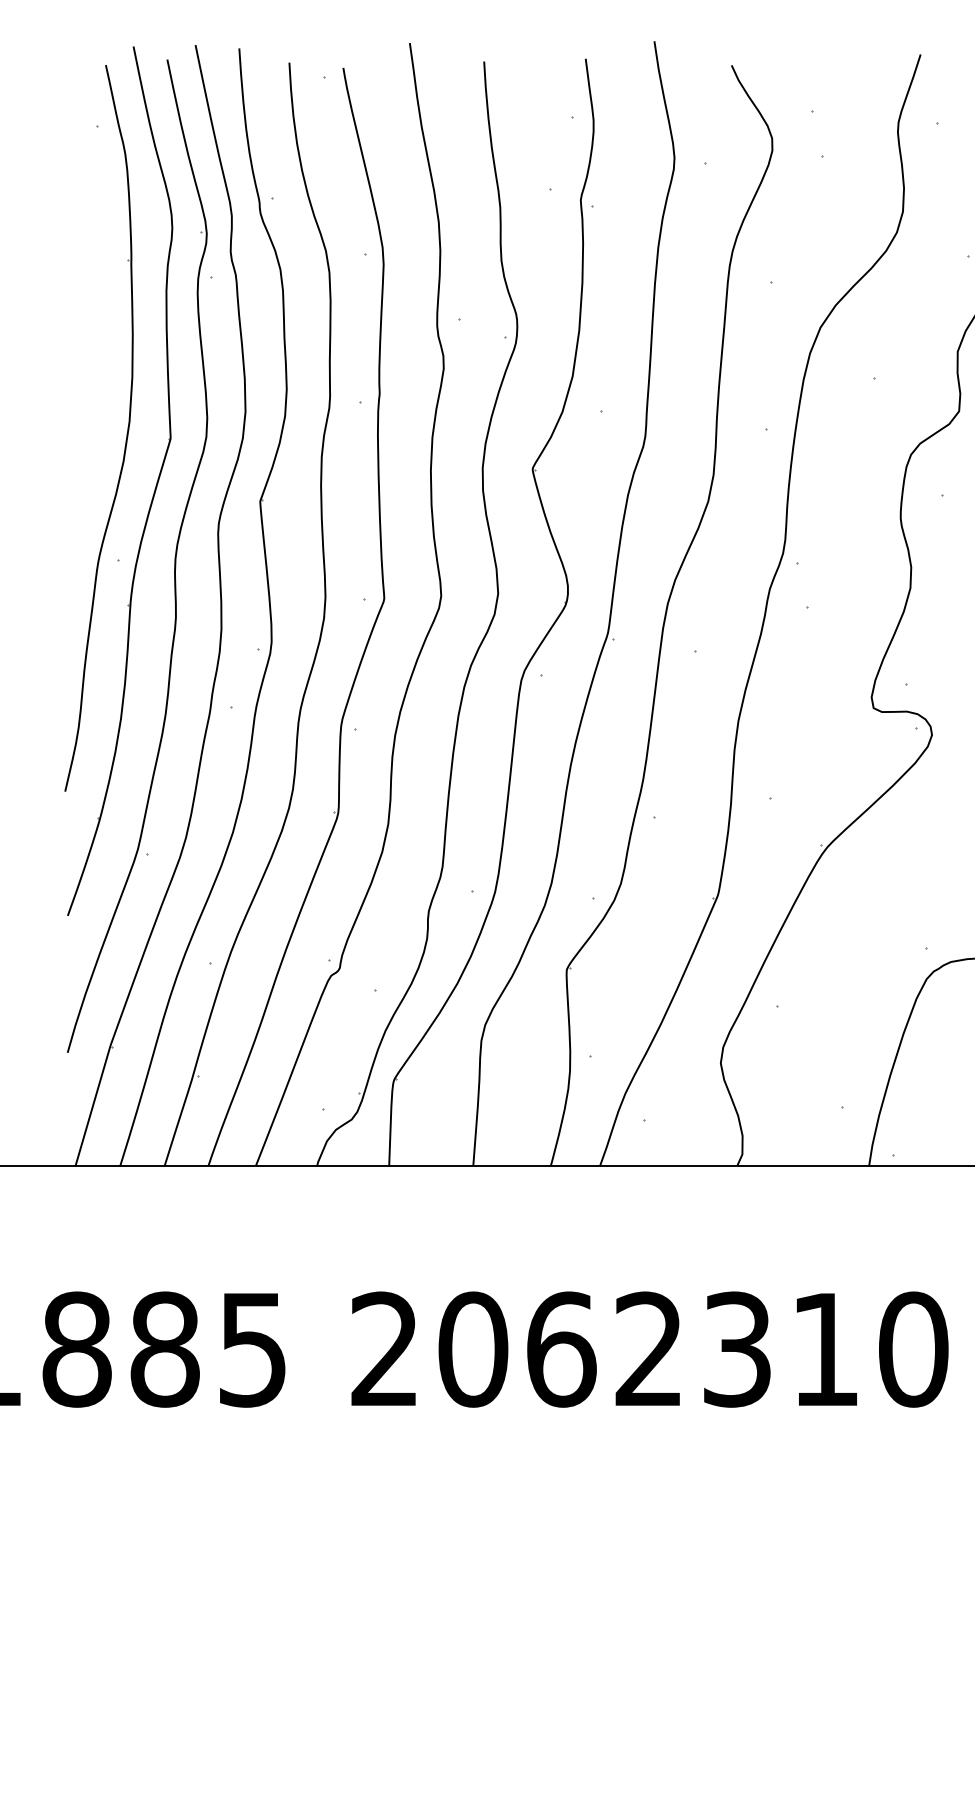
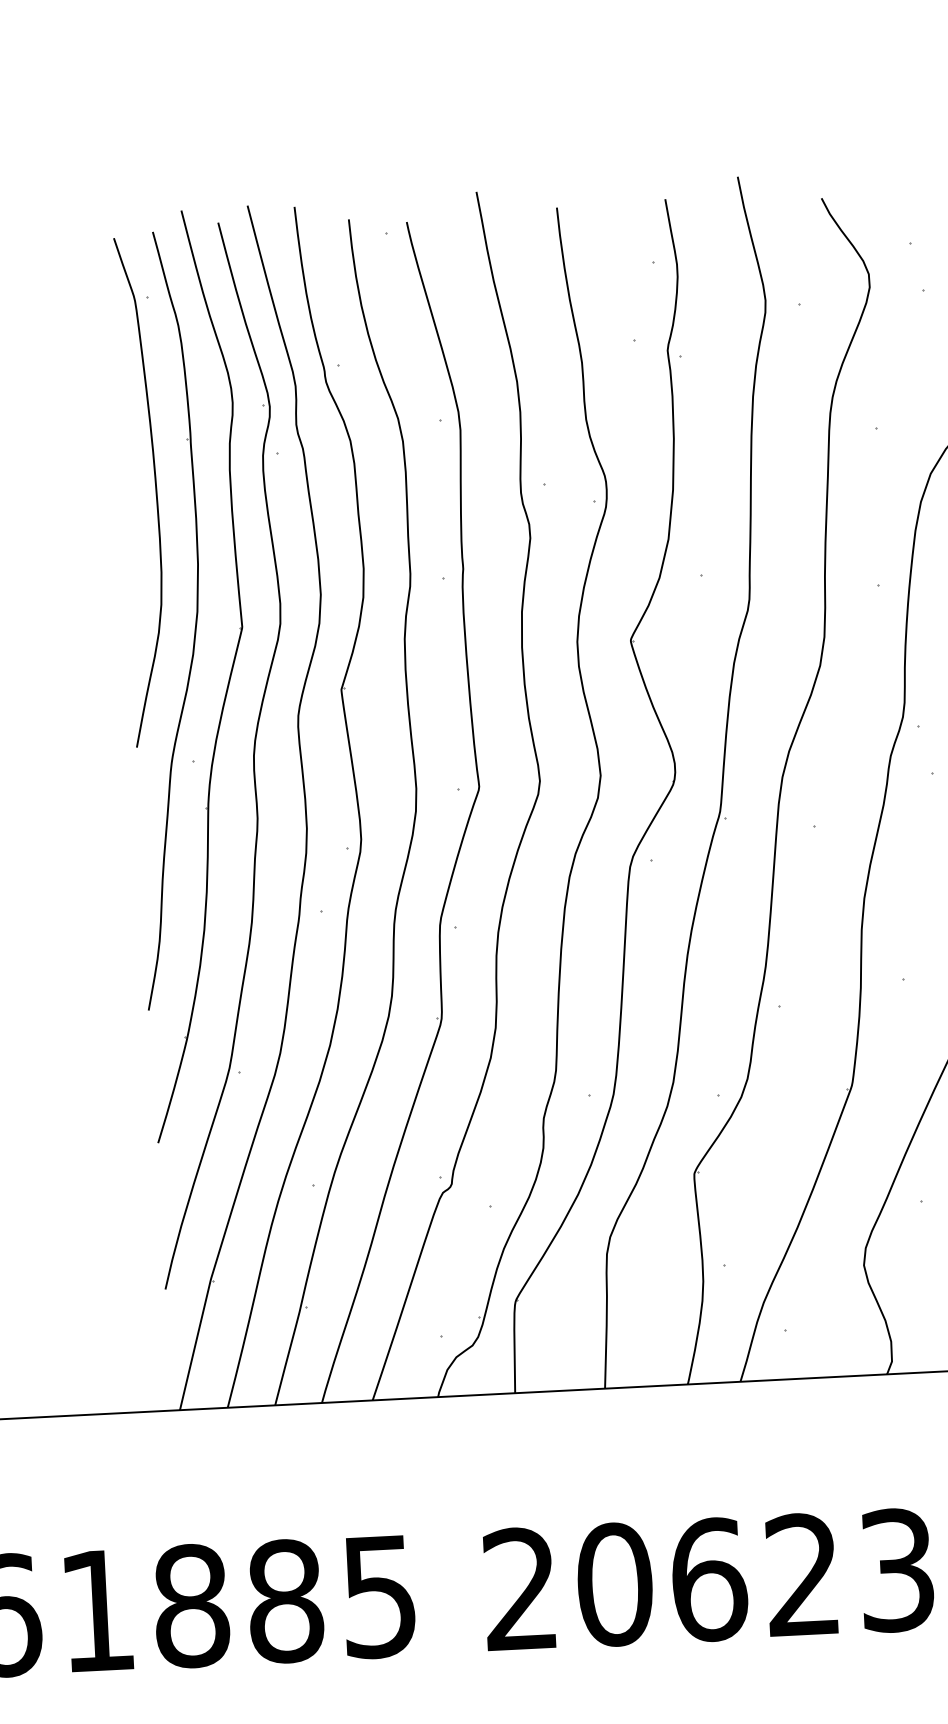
curve: (96, 307) -> (155, 491), added

